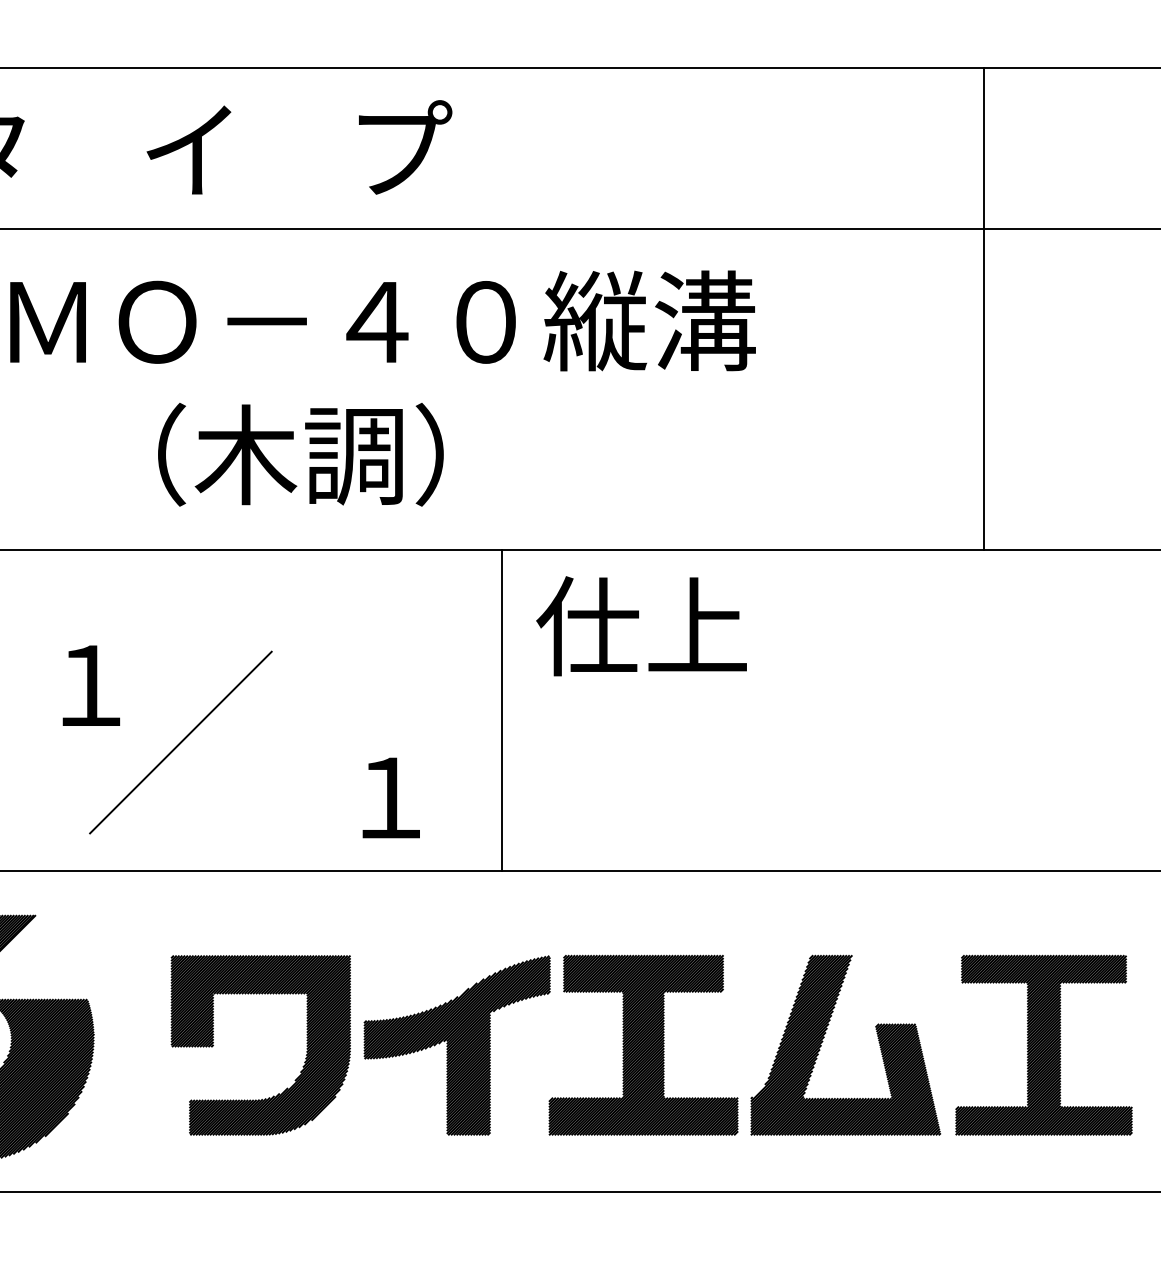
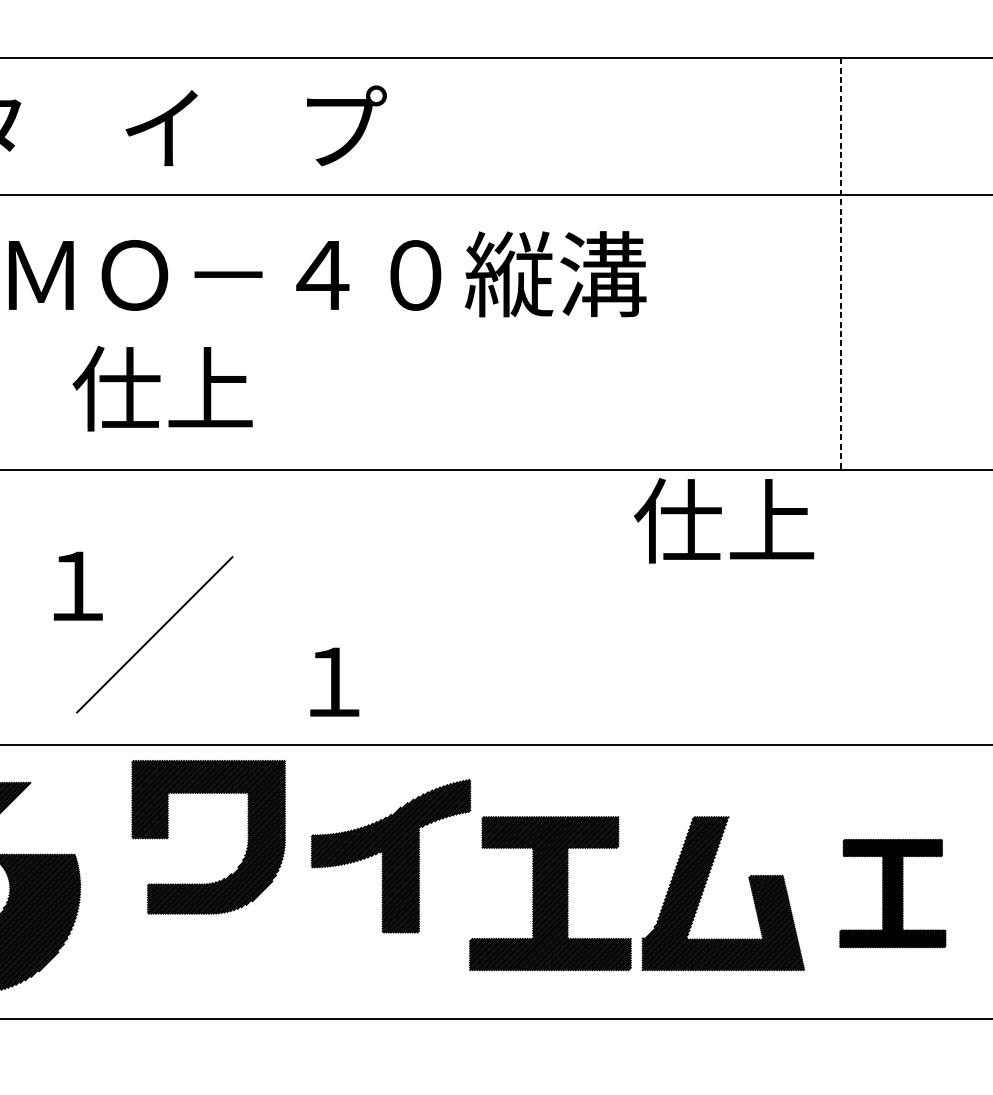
line: (983, 309) -> (841, 264), solid -> dashed
text: (263, 454) -> (225, 388), （木調） -> 仕上
text: (641, 626) -> (723, 520), moved
line: (502, 710) -> (429, 607), removed
part: (1043, 1044) -> (892, 892), size x0.7
part: (306, 1045) -> (247, 837), moved
part: (456, 1045) -> (390, 856), moved

